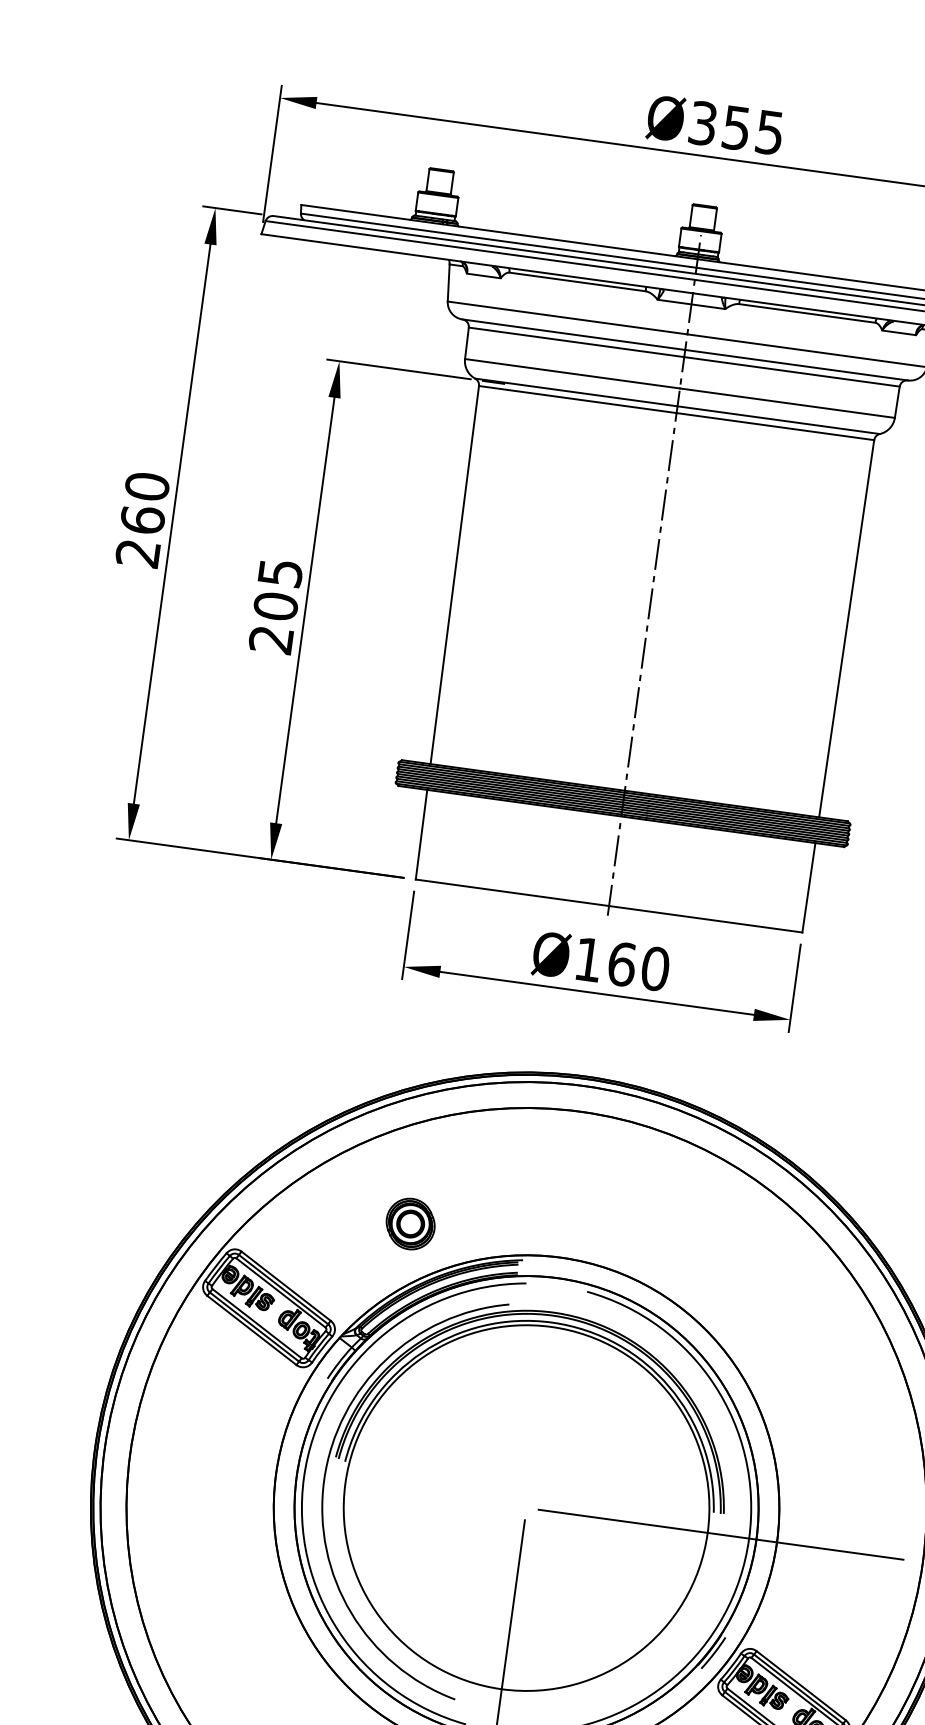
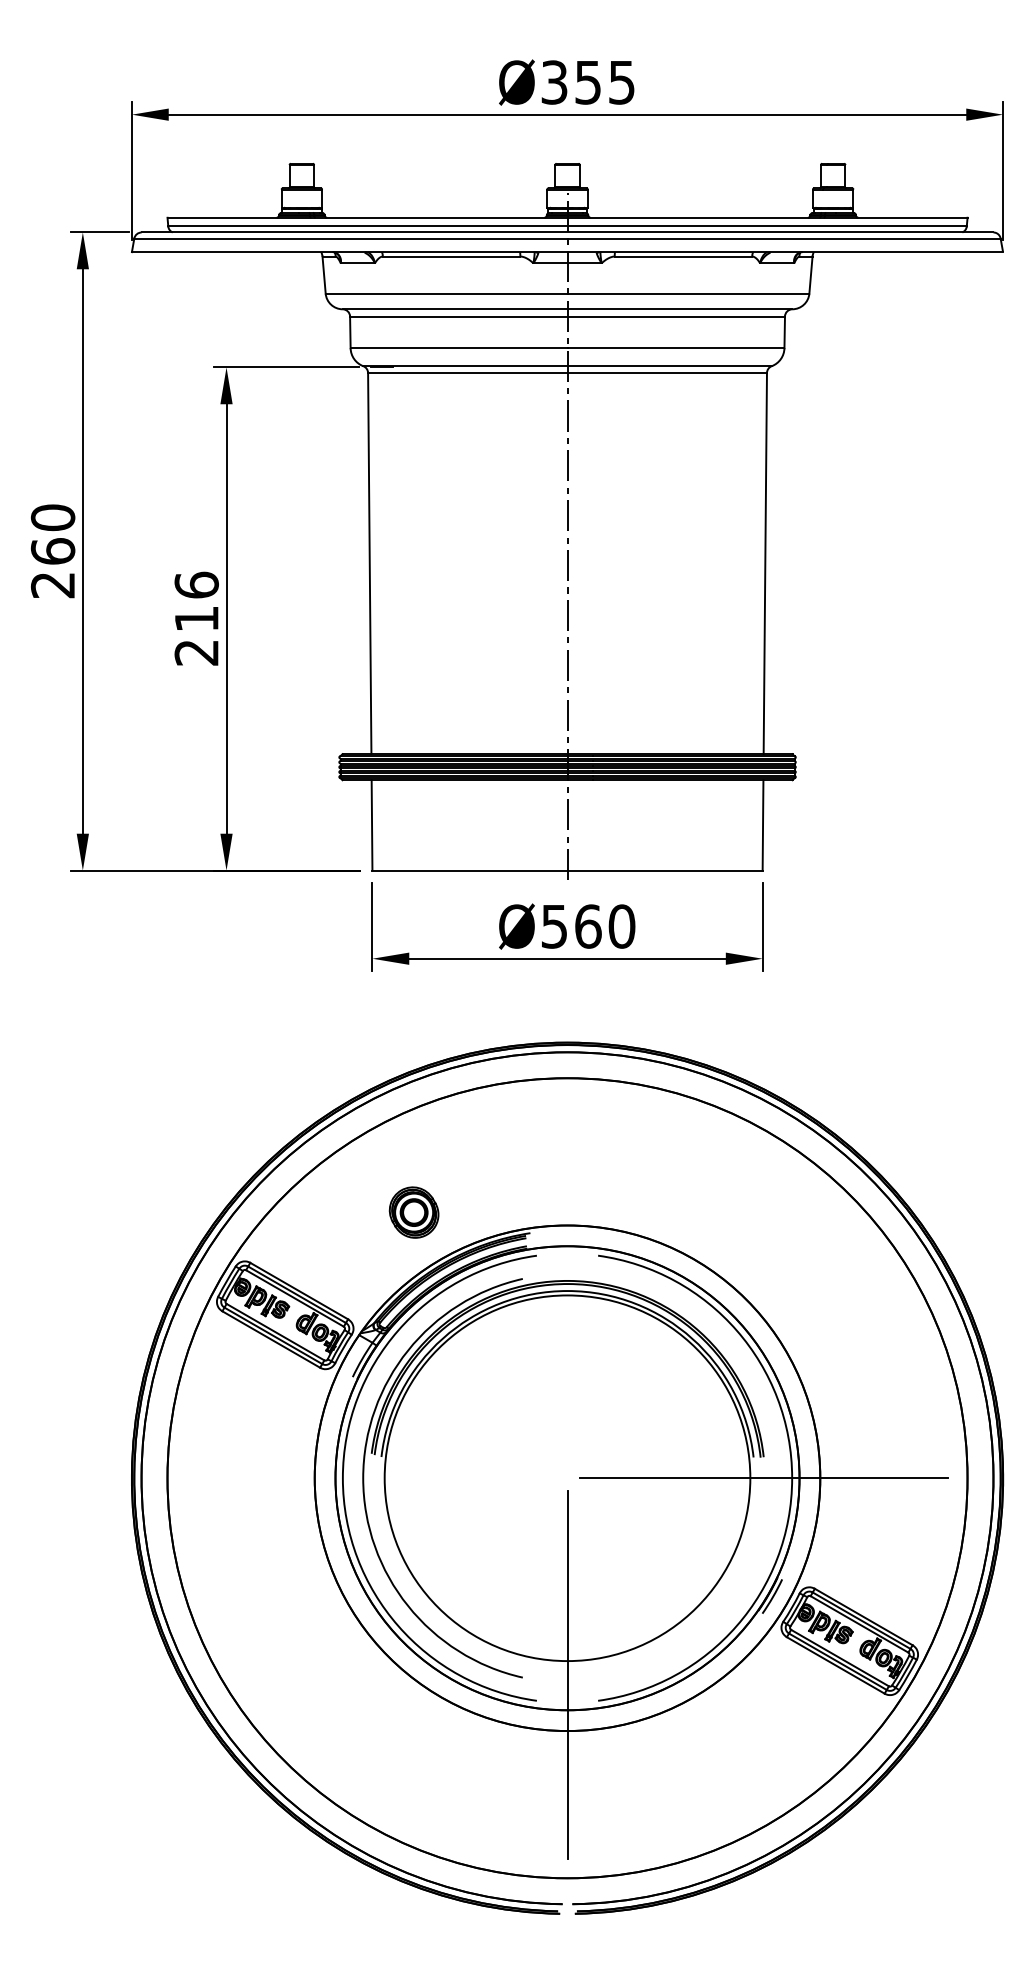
text: (277, 589) -> (196, 601), 205 -> 216
text: (588, 959) -> (554, 926), Ø160 -> Ø560

